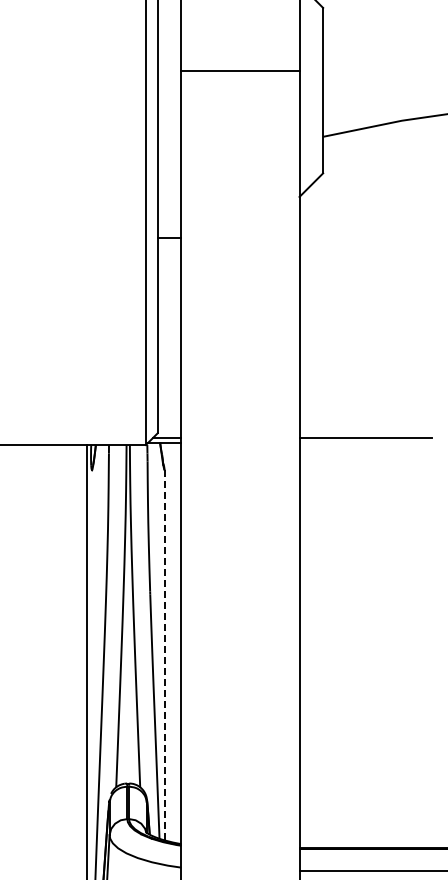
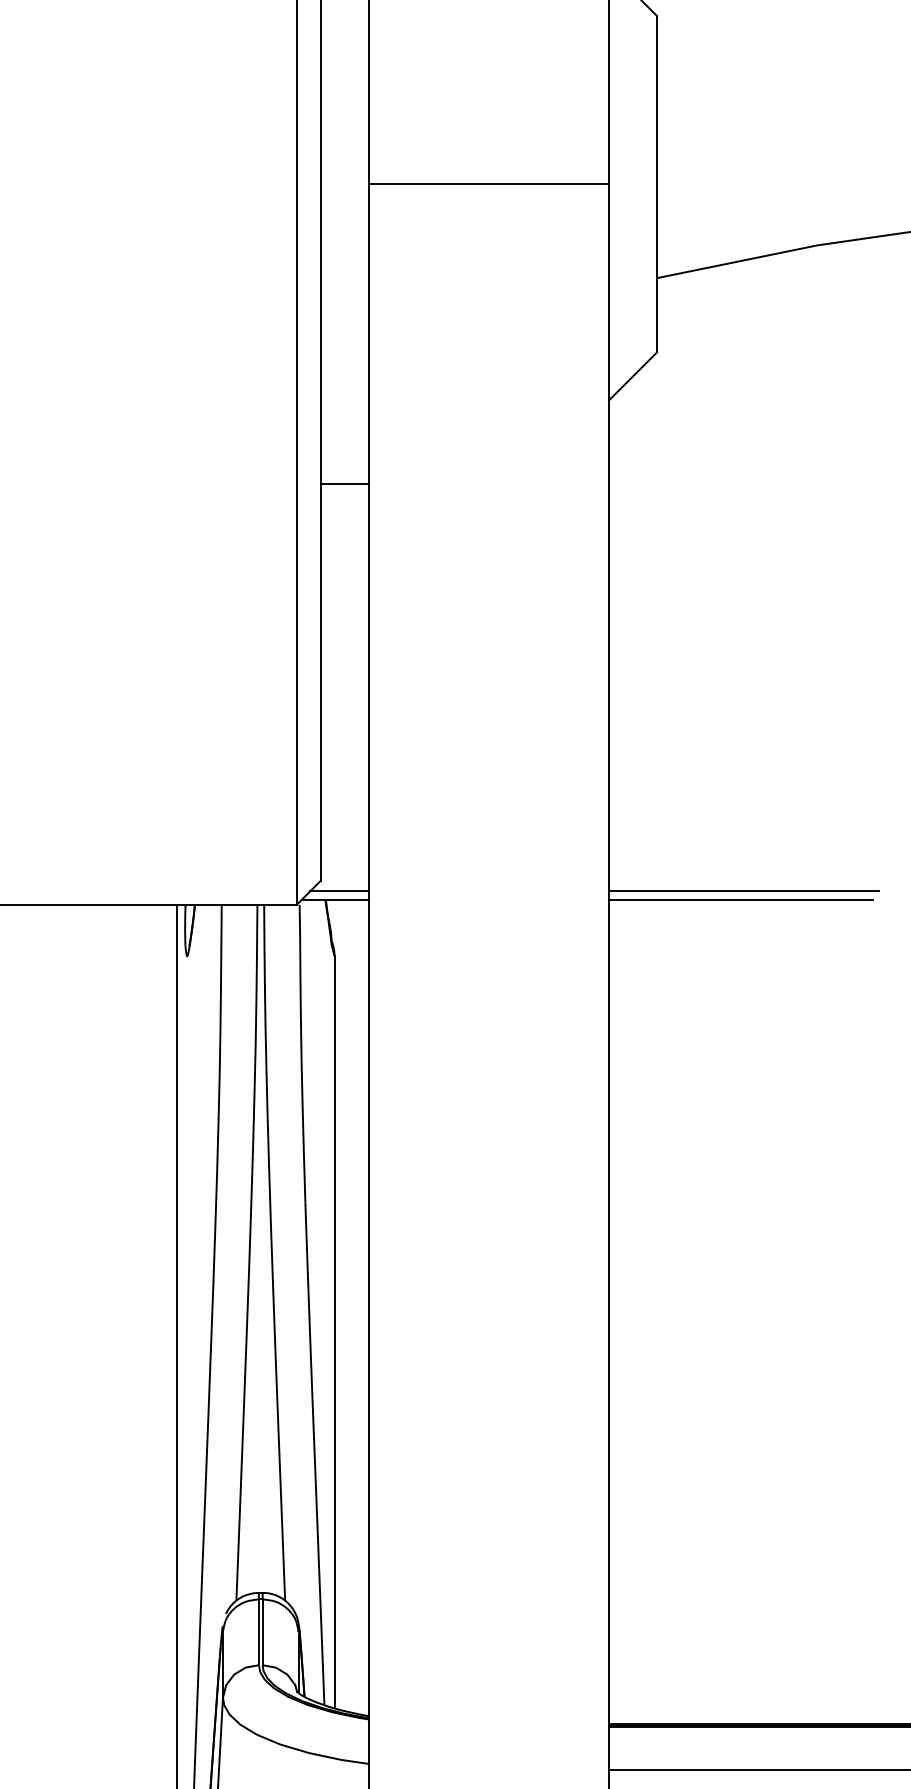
line: (240, 70) -> (489, 183), moved
line: (364, 442) -> (741, 899), added
line: (164, 655) -> (334, 1332), dashed -> solid

